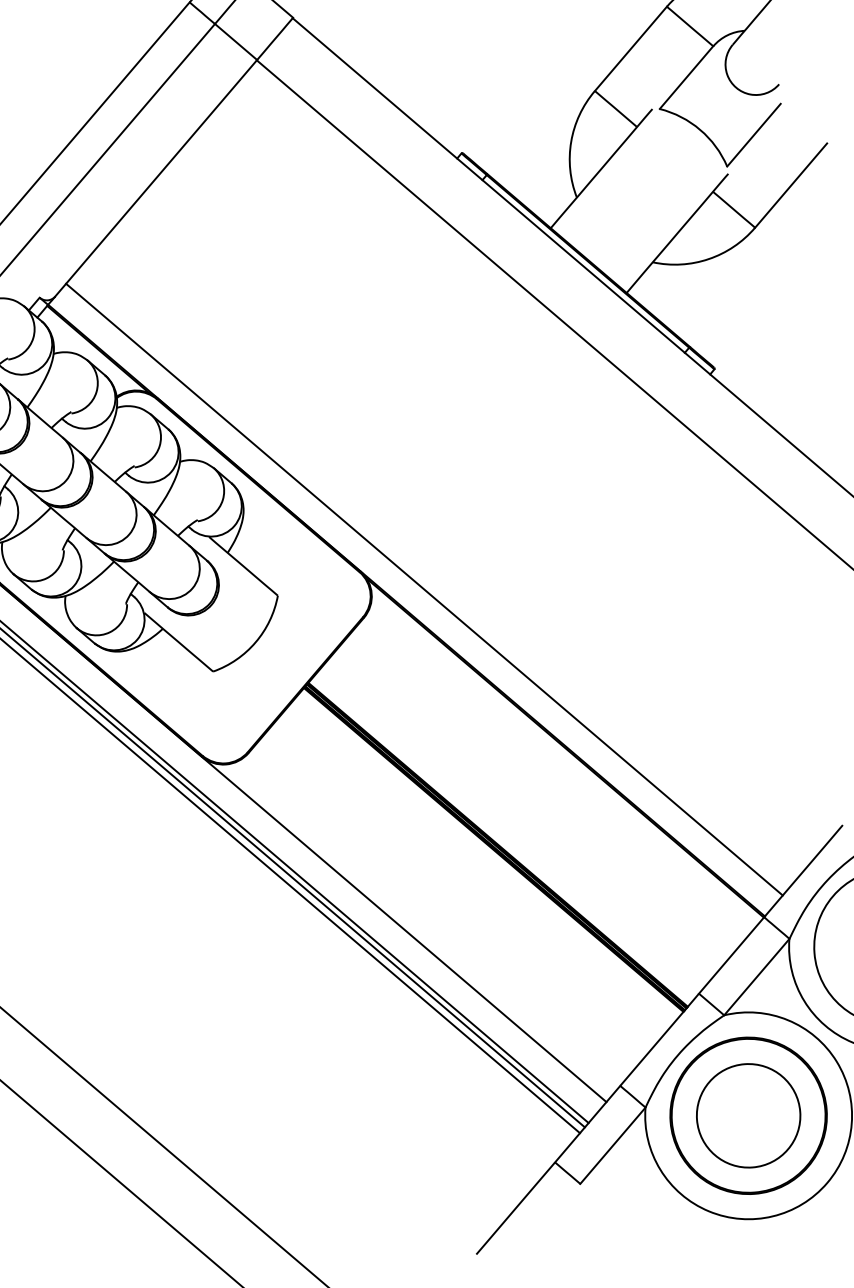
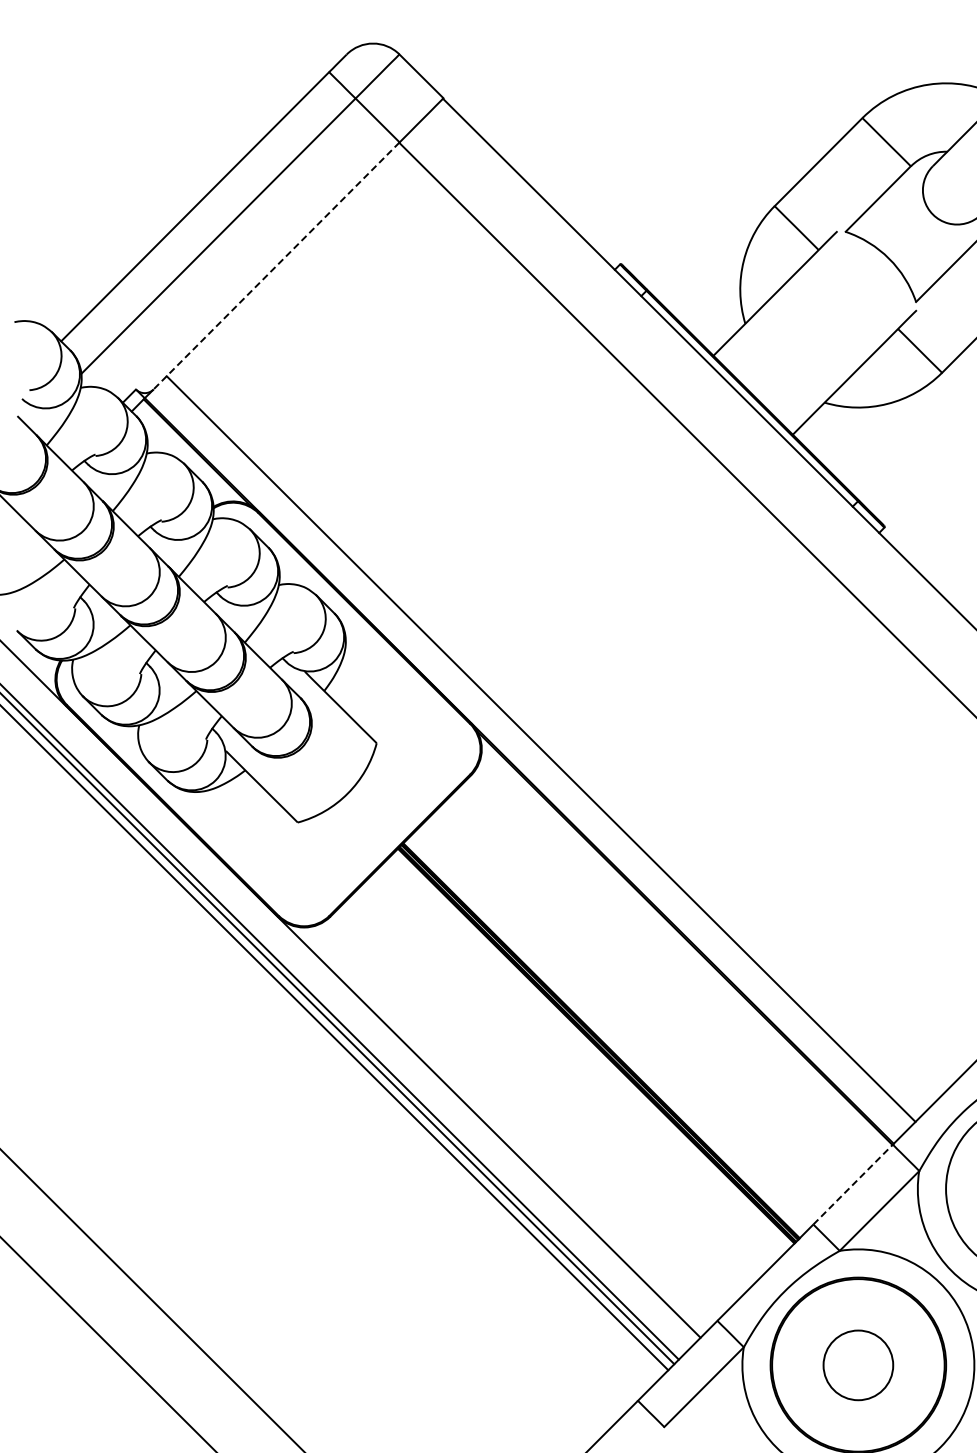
line: (156, 178) -> (276, 266), solid -> dashed
line: (731, 955) -> (853, 1184), solid -> dashed
circle: (748, 1115) -> (858, 1365), size x0.6

